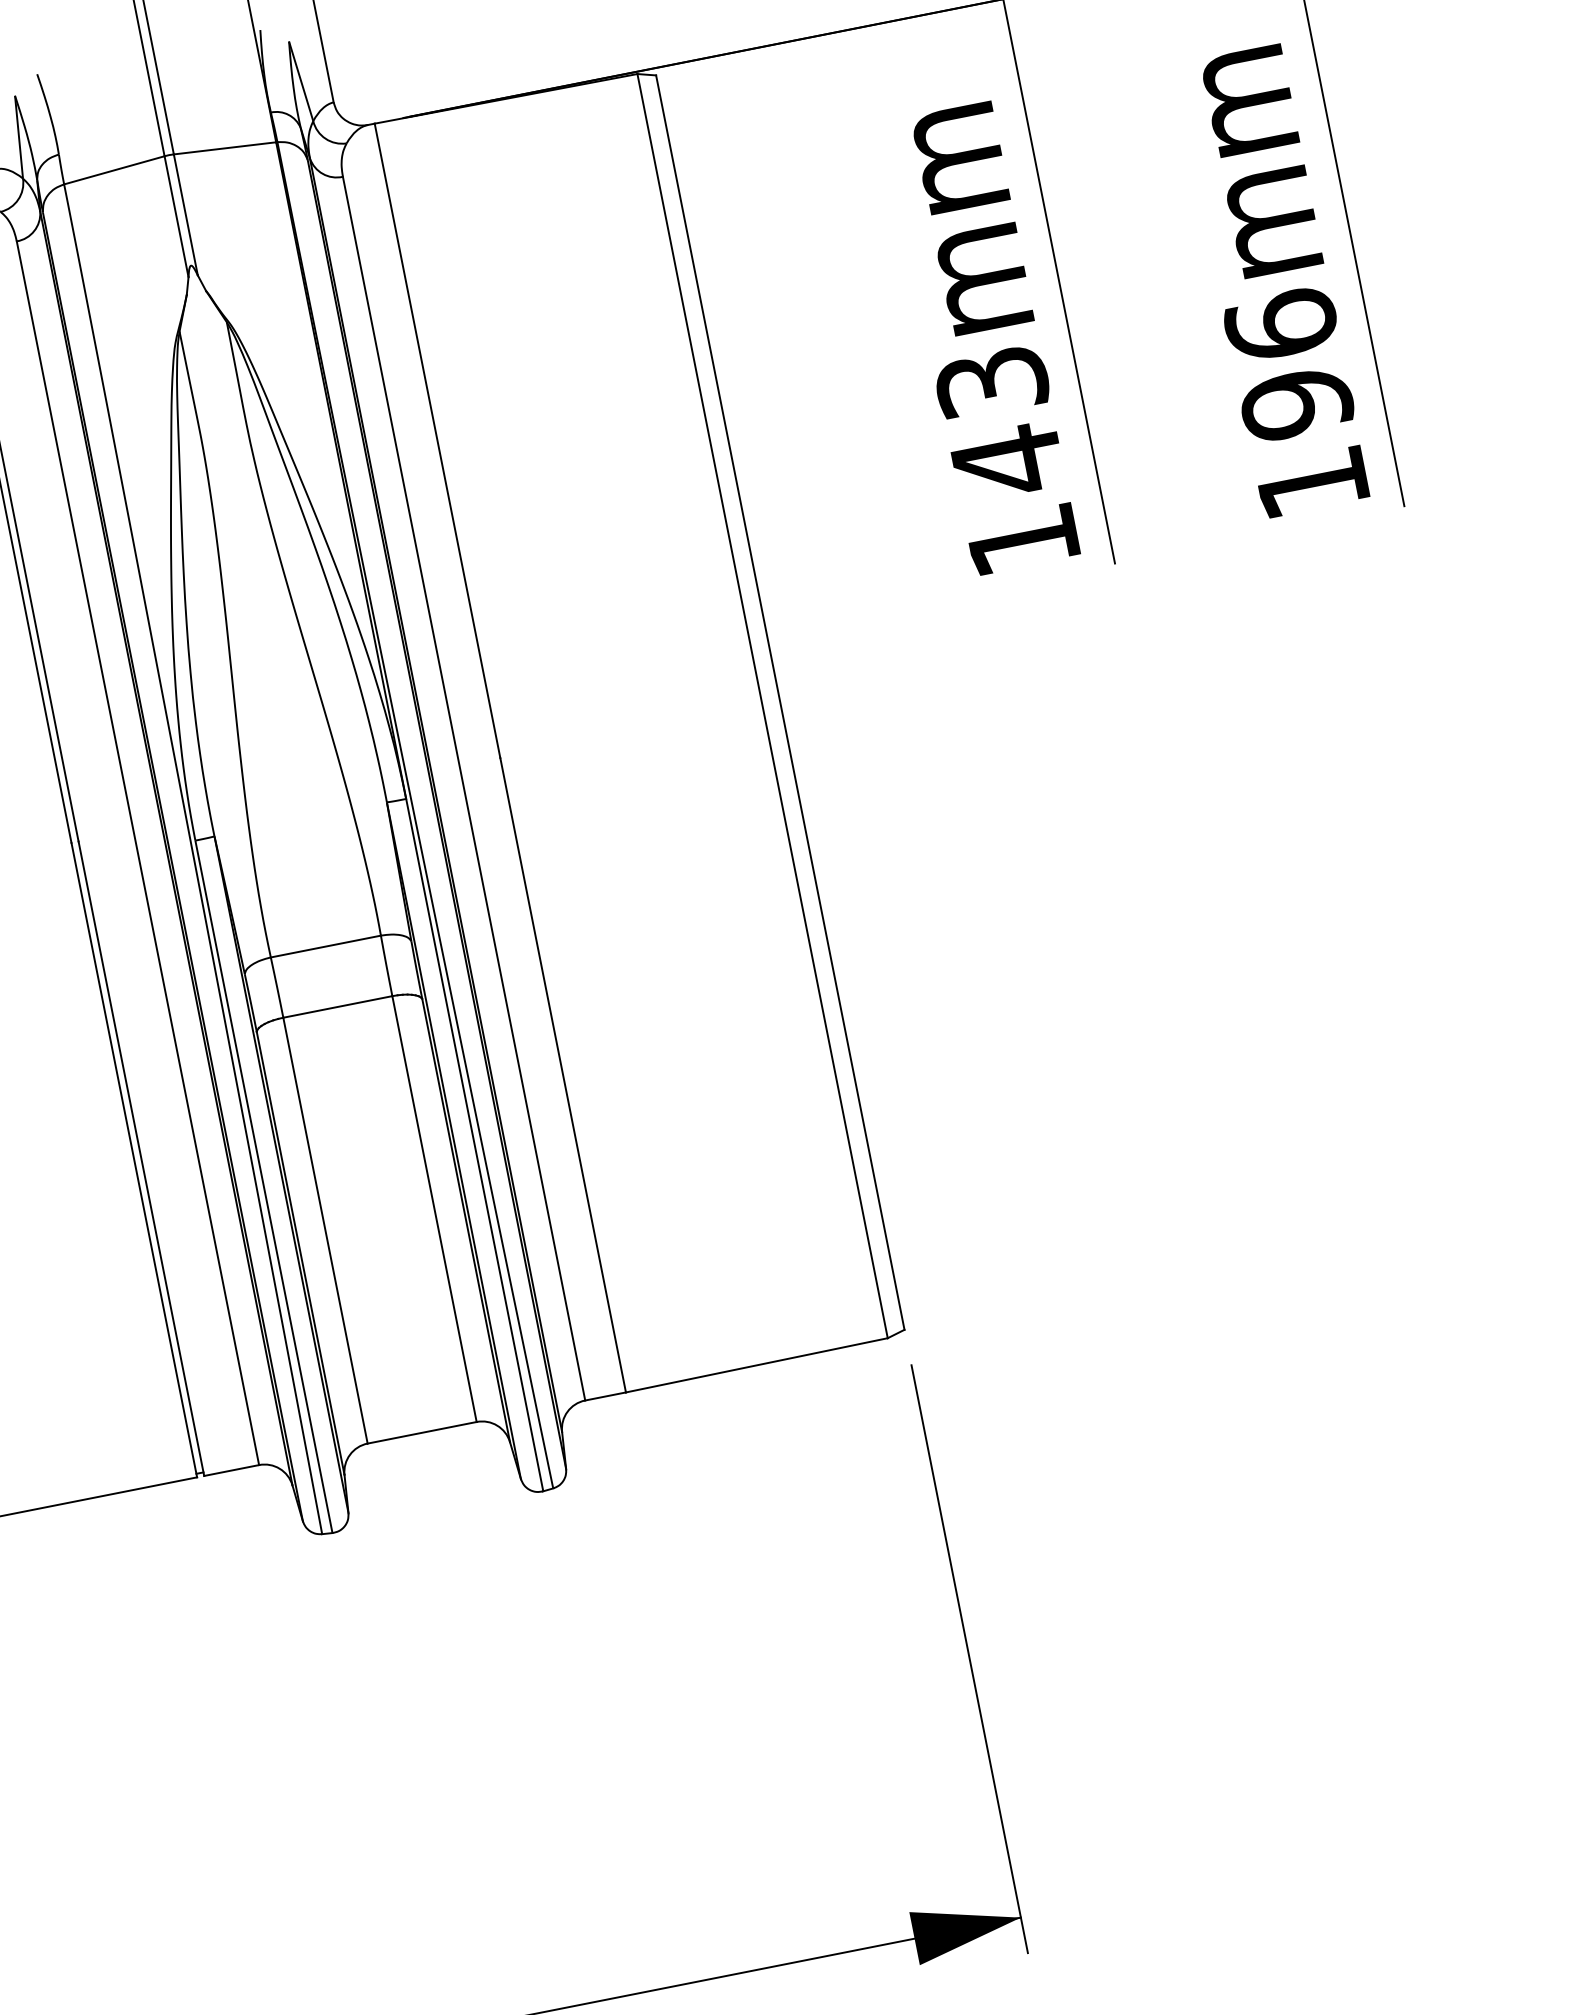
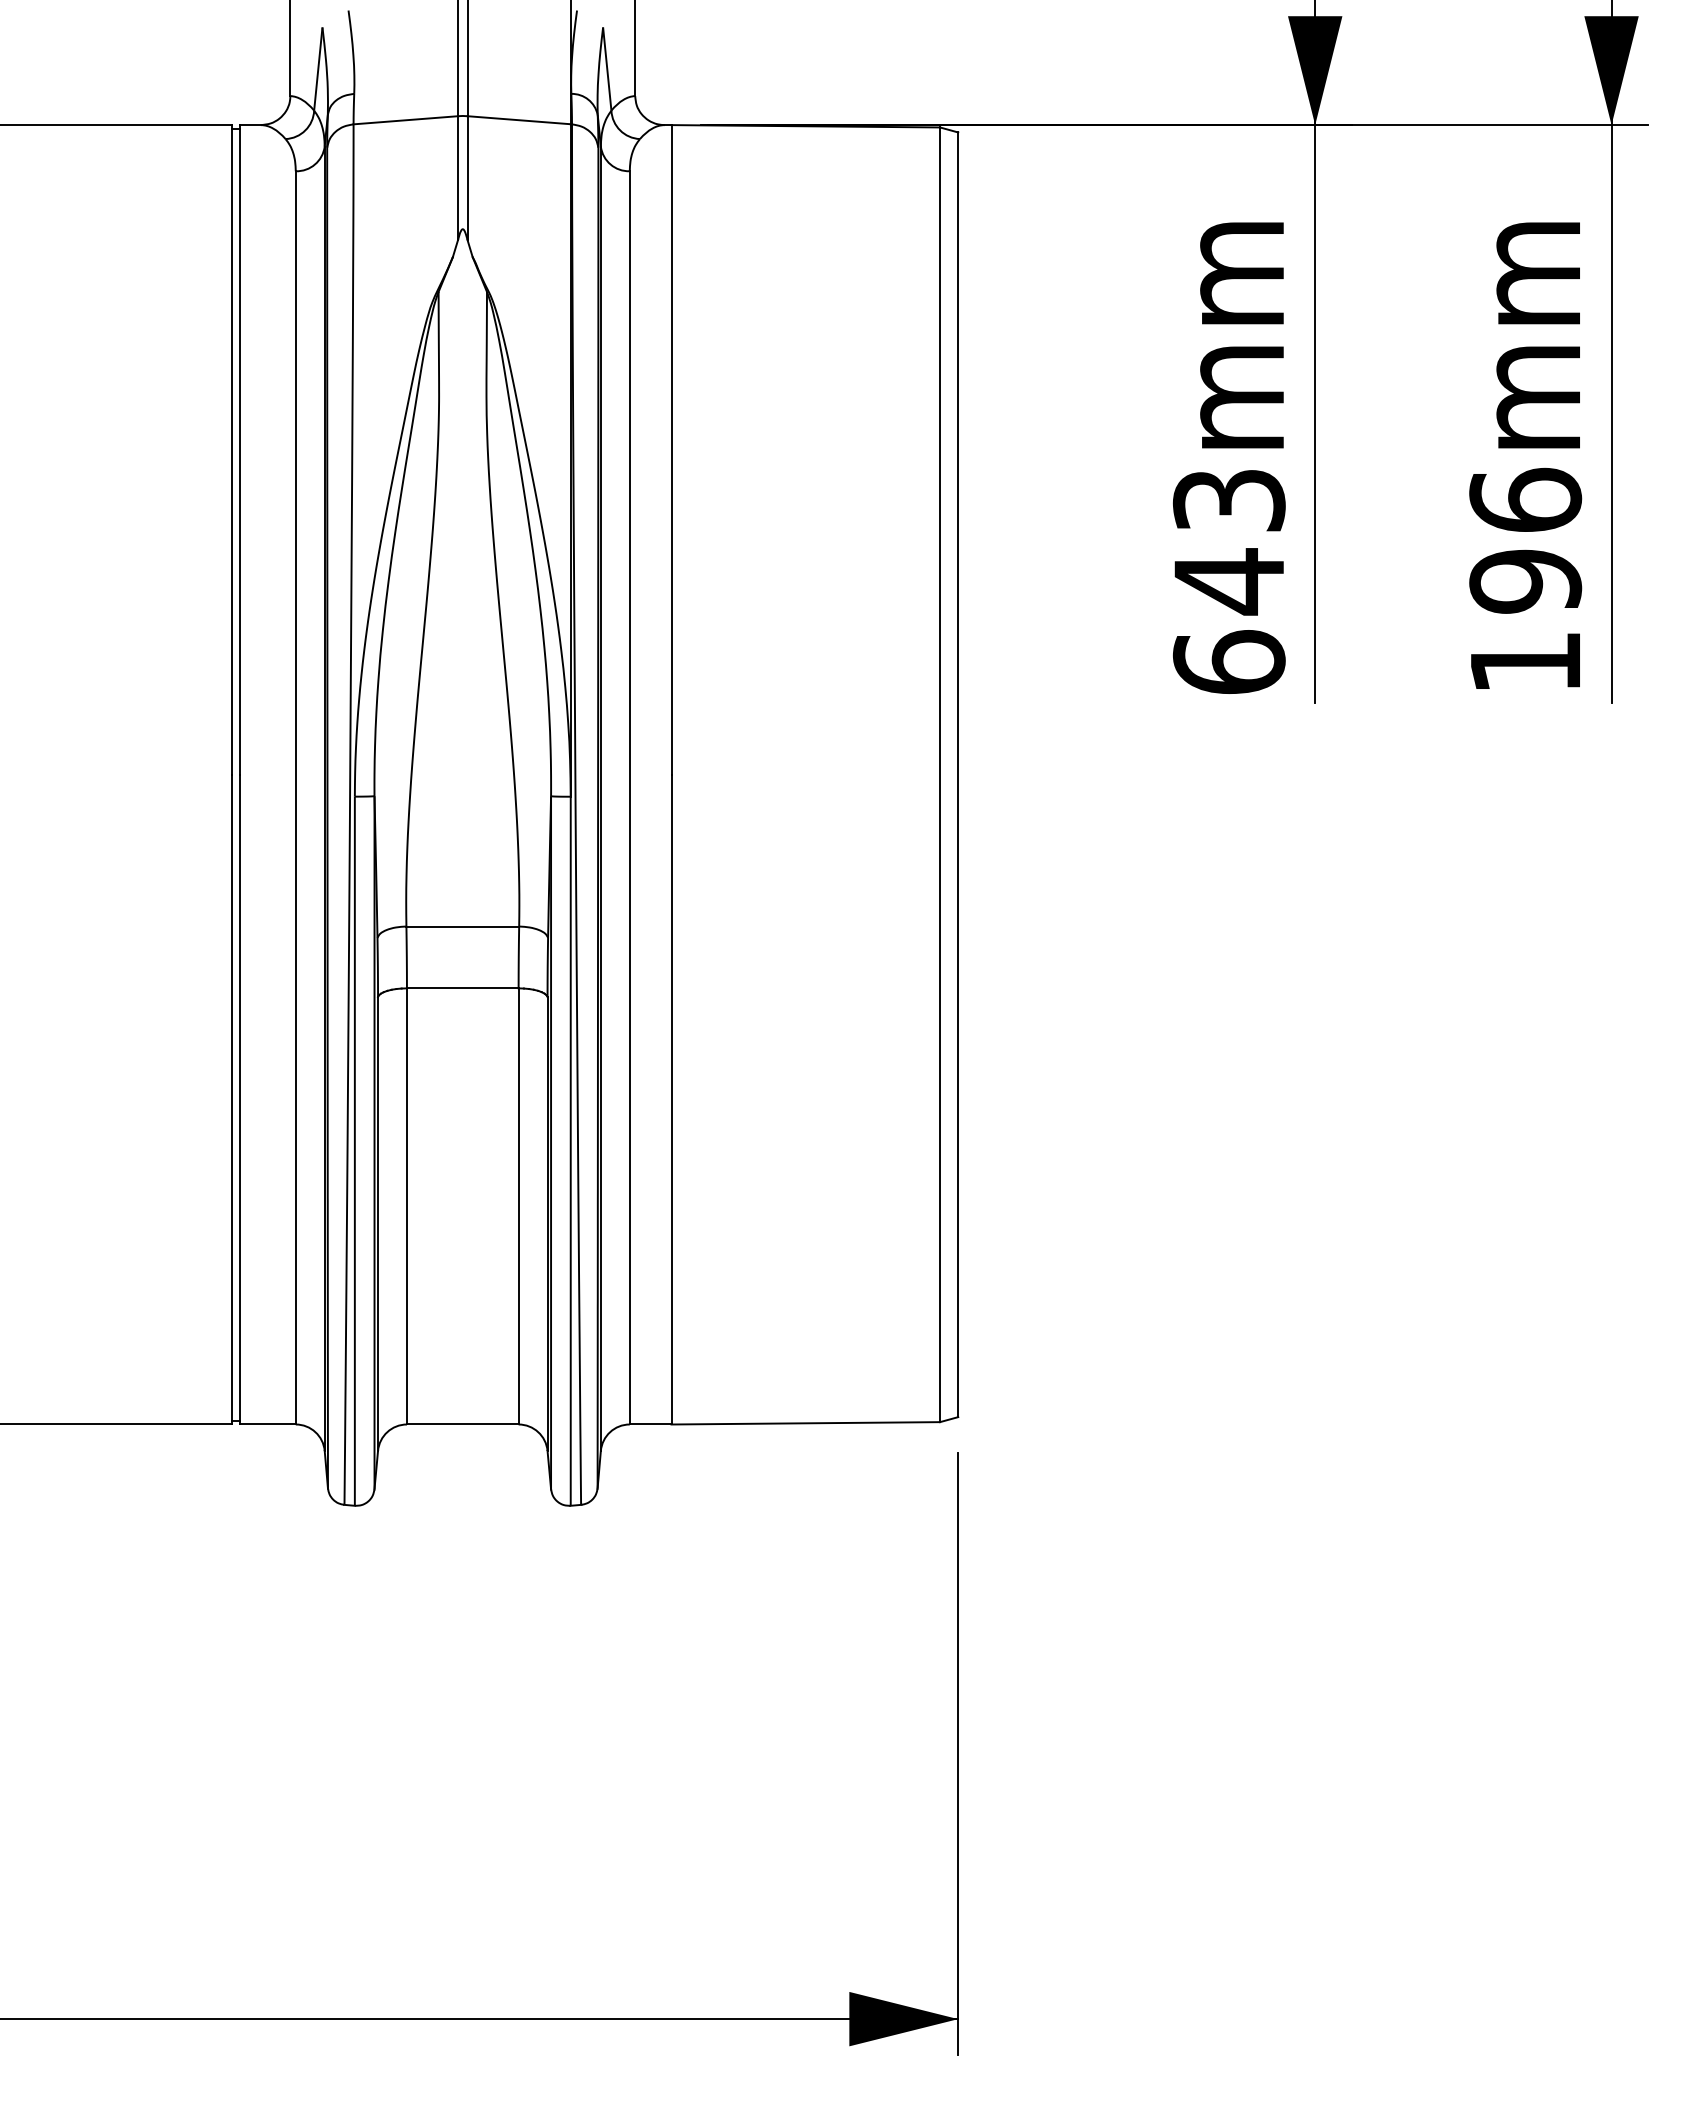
text: (1022, 539) -> (1228, 661), 143mm -> 643mm

